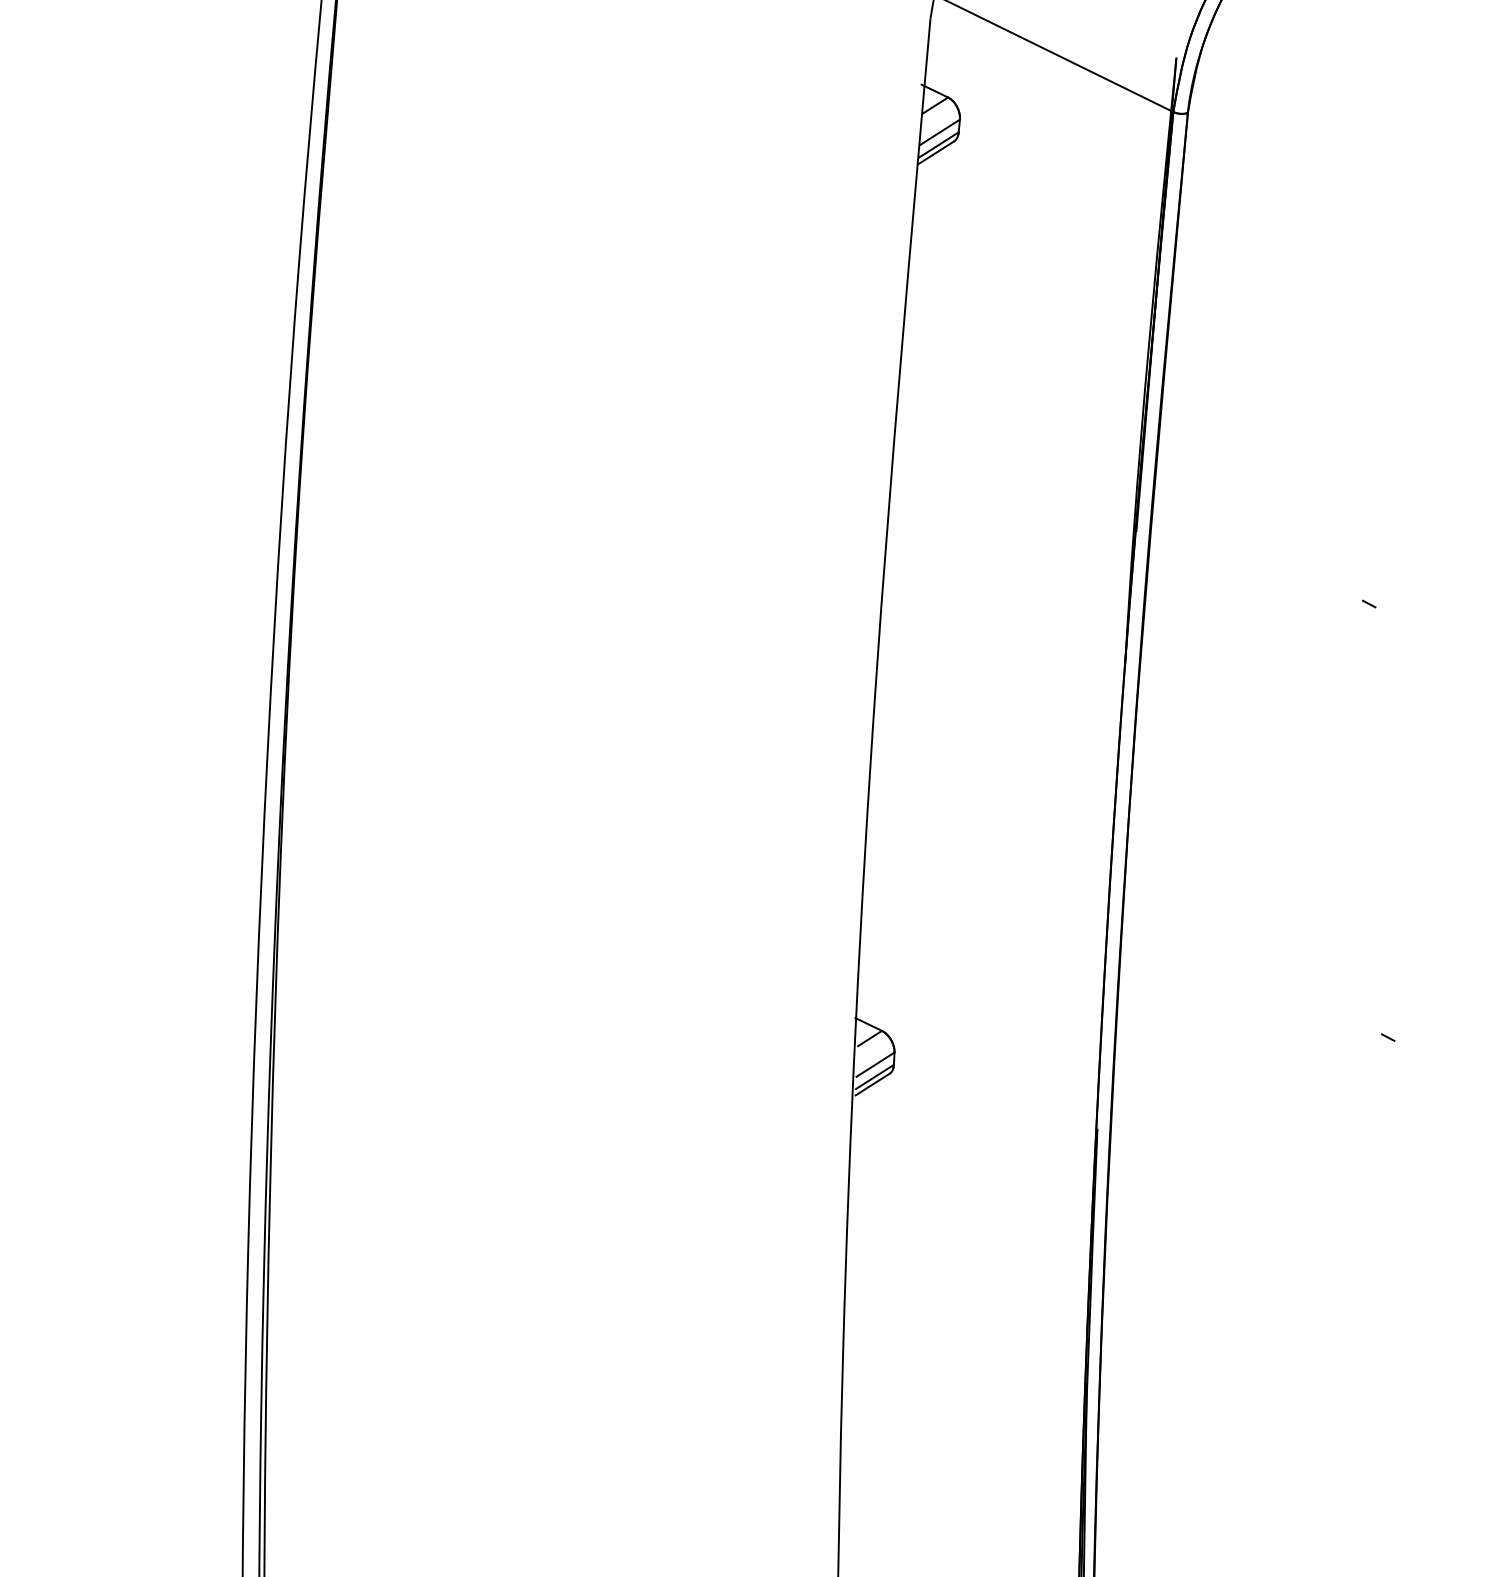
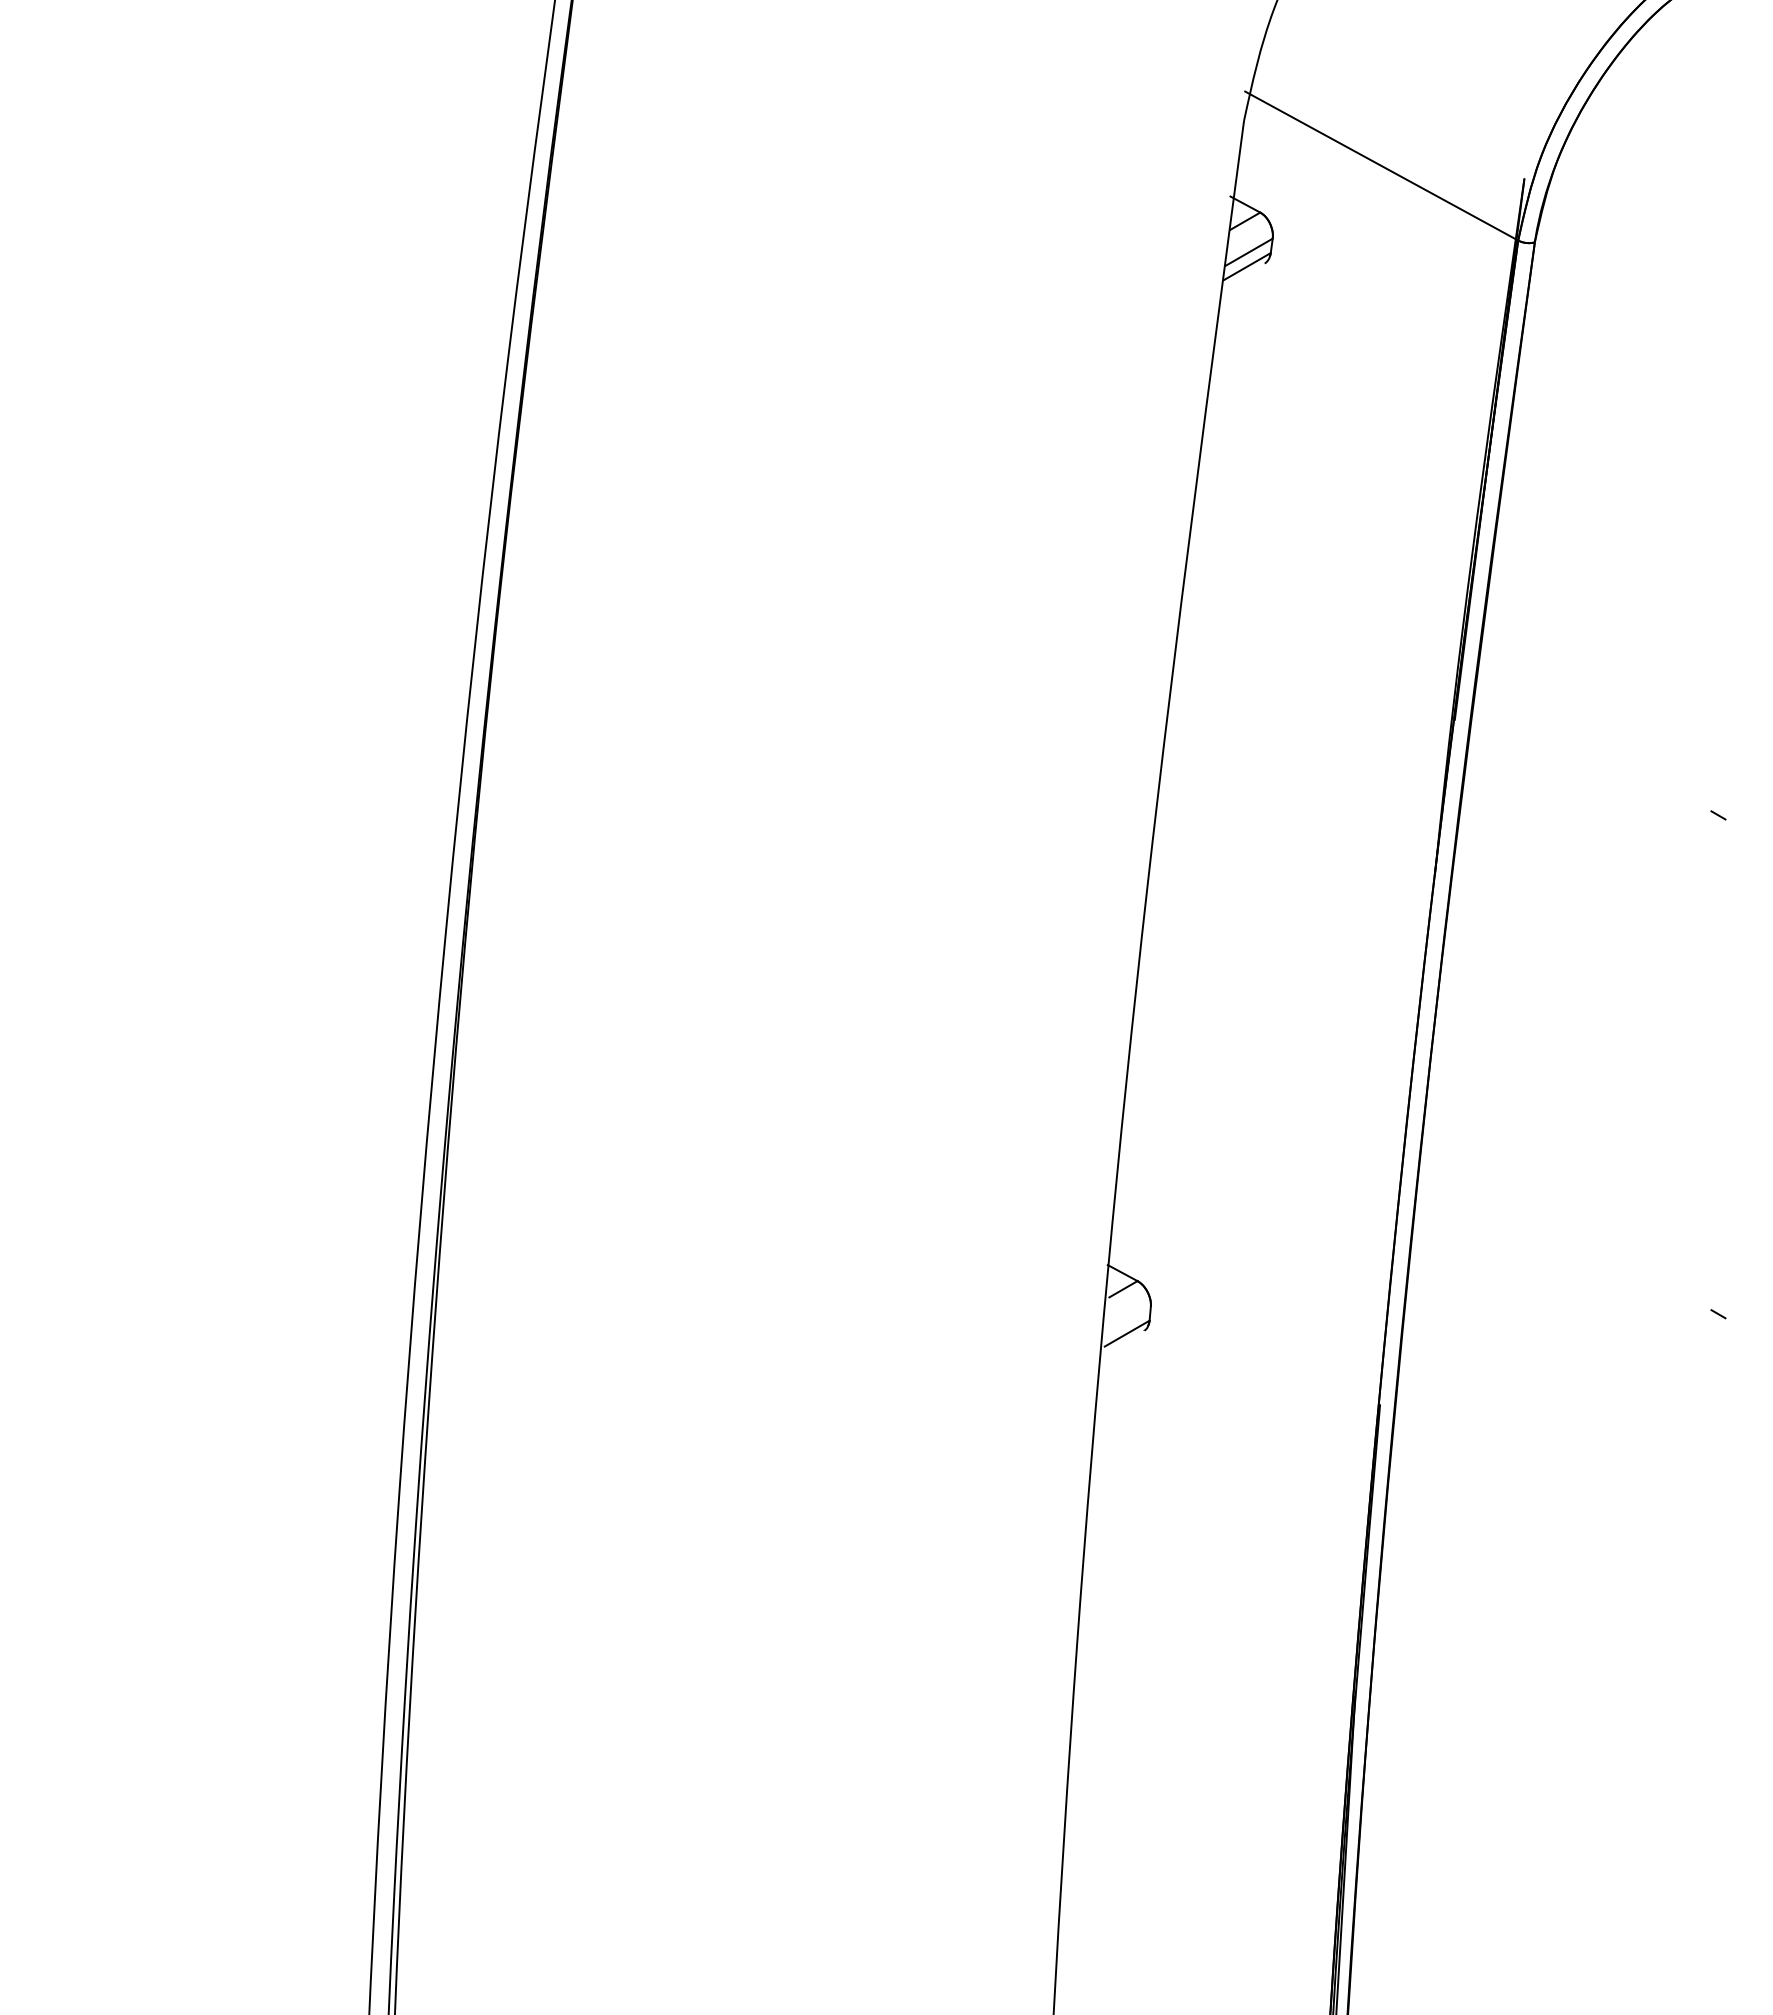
line: (935, 152) -> (1243, 275), removed
line: (875, 1064) -> (1128, 1319), removed
line: (872, 1083) -> (1124, 1341), removed

